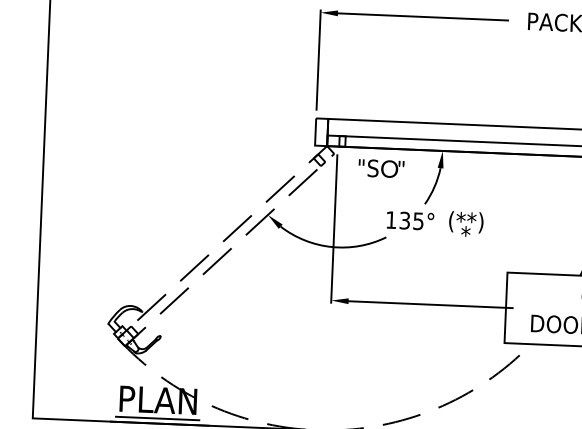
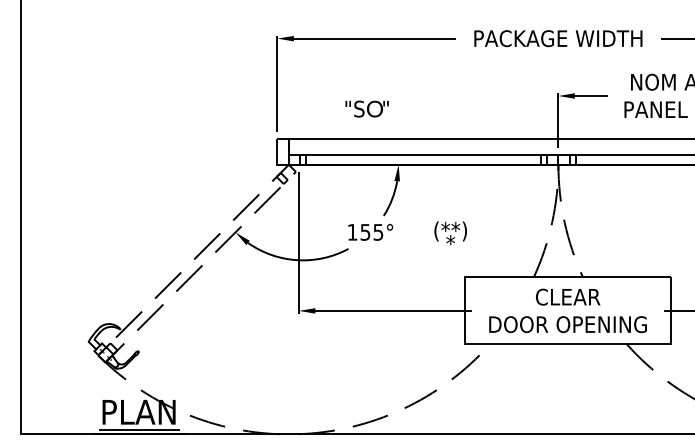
text: (380, 168) -> (366, 108), moved
text: (404, 219) -> (365, 231), 135° -> 155°
text: (466, 224) -> (450, 233), moved

